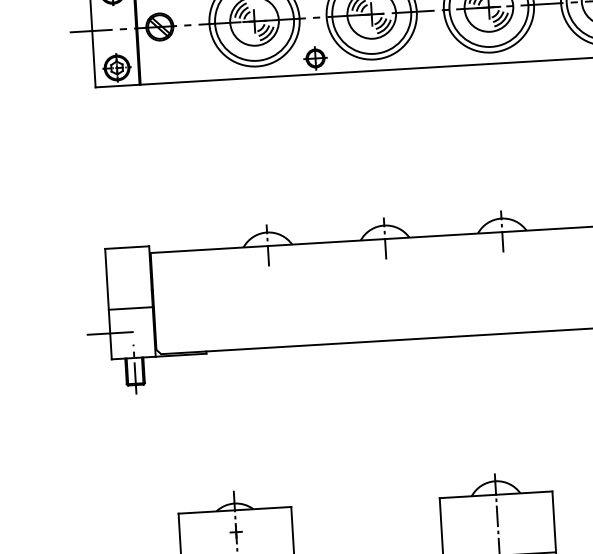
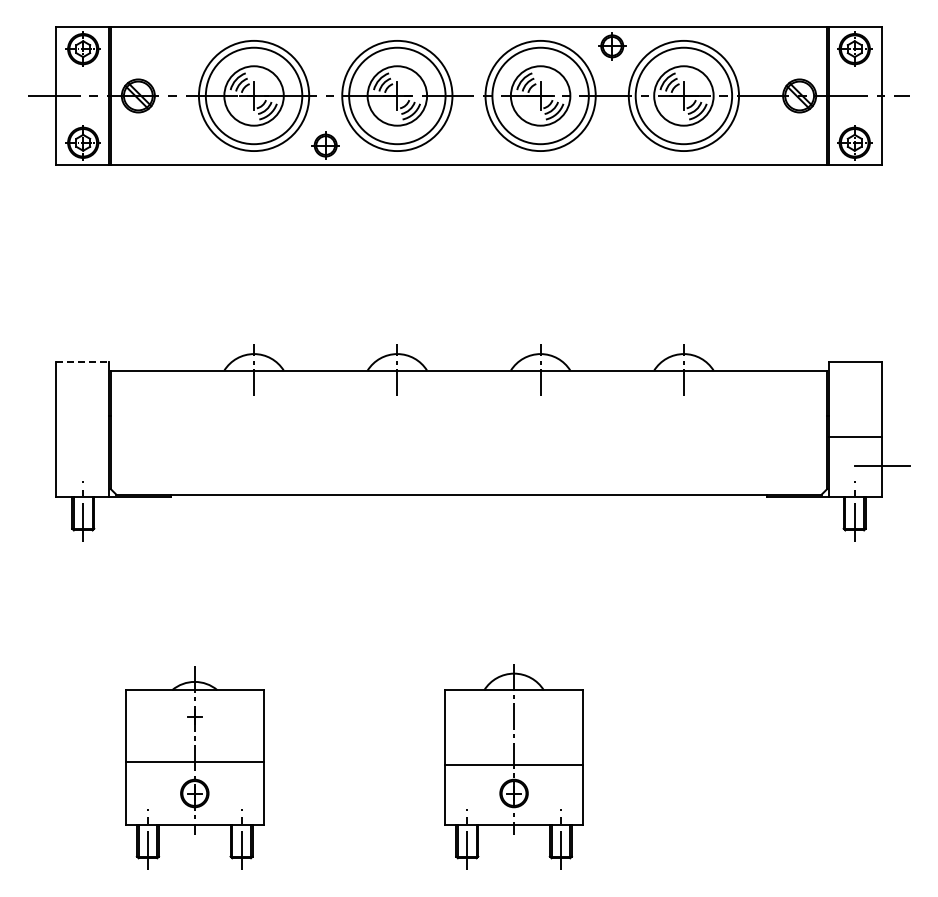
line: (127, 247) -> (82, 362), solid -> dashed
line: (130, 308) -> (82, 436), removed
line: (110, 333) -> (55, 465), removed

